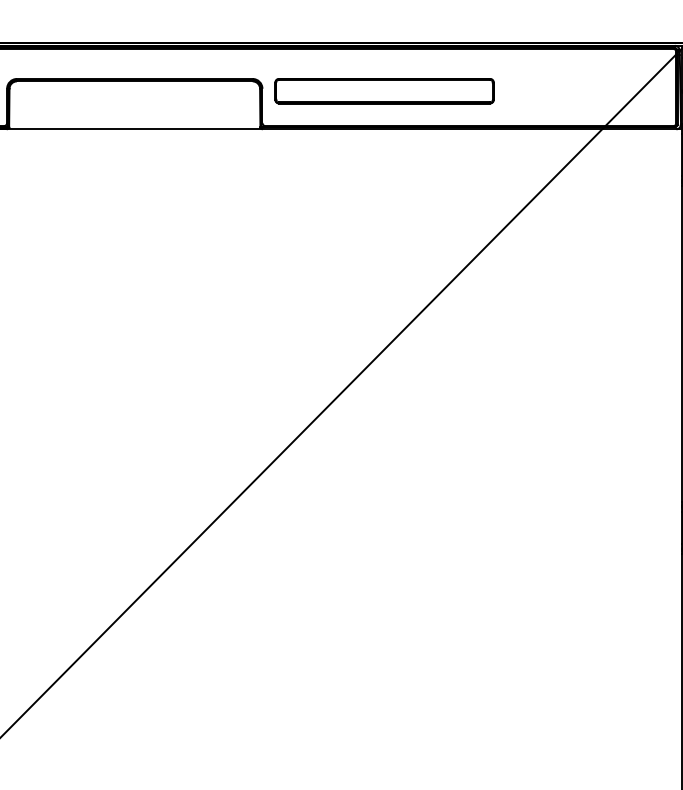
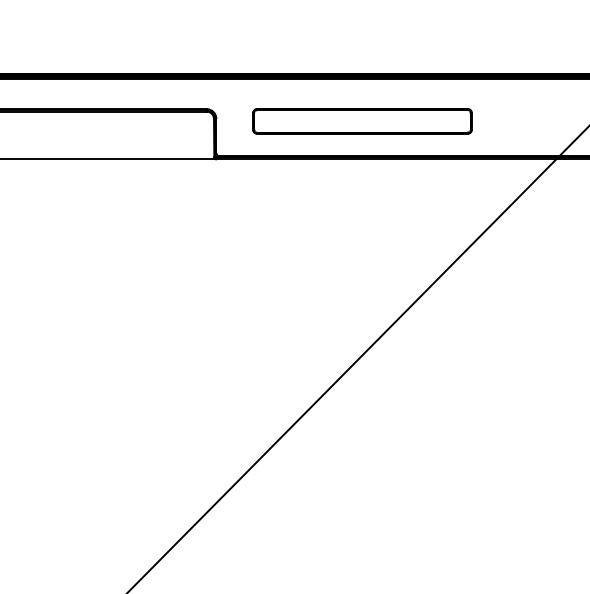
part: (384, 91) -> (362, 121), moved

